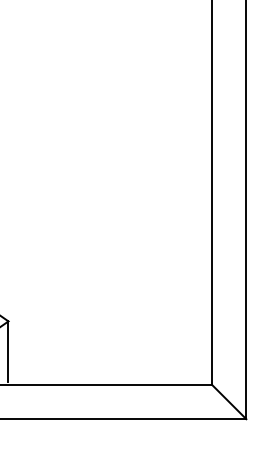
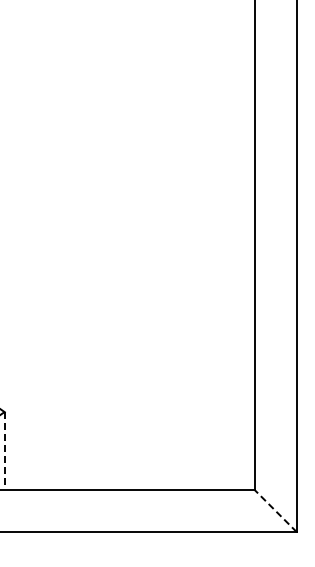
line: (8, 351) -> (4, 449), solid -> dashed
line: (228, 402) -> (275, 511), solid -> dashed

